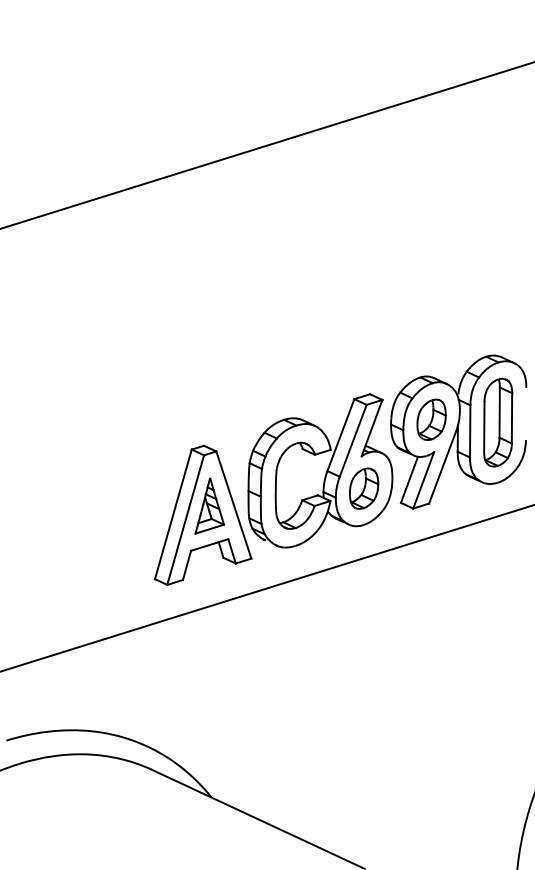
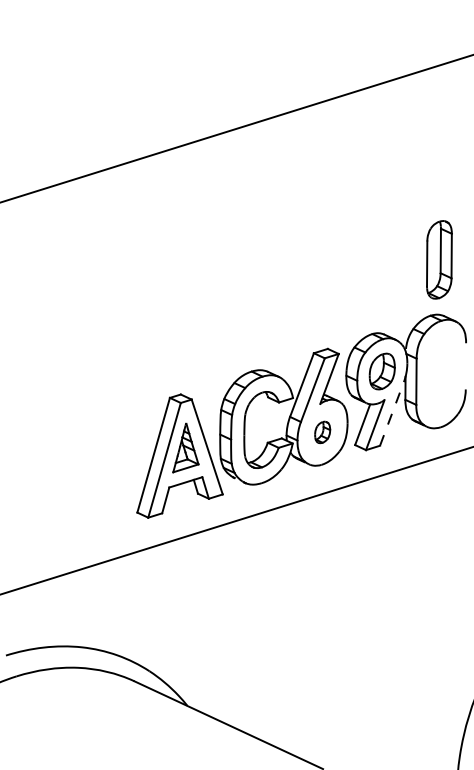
part: (498, 422) -> (439, 259), moved
line: (442, 467) -> (391, 413), solid -> dashed
part: (364, 488) -> (322, 432), size x0.6

